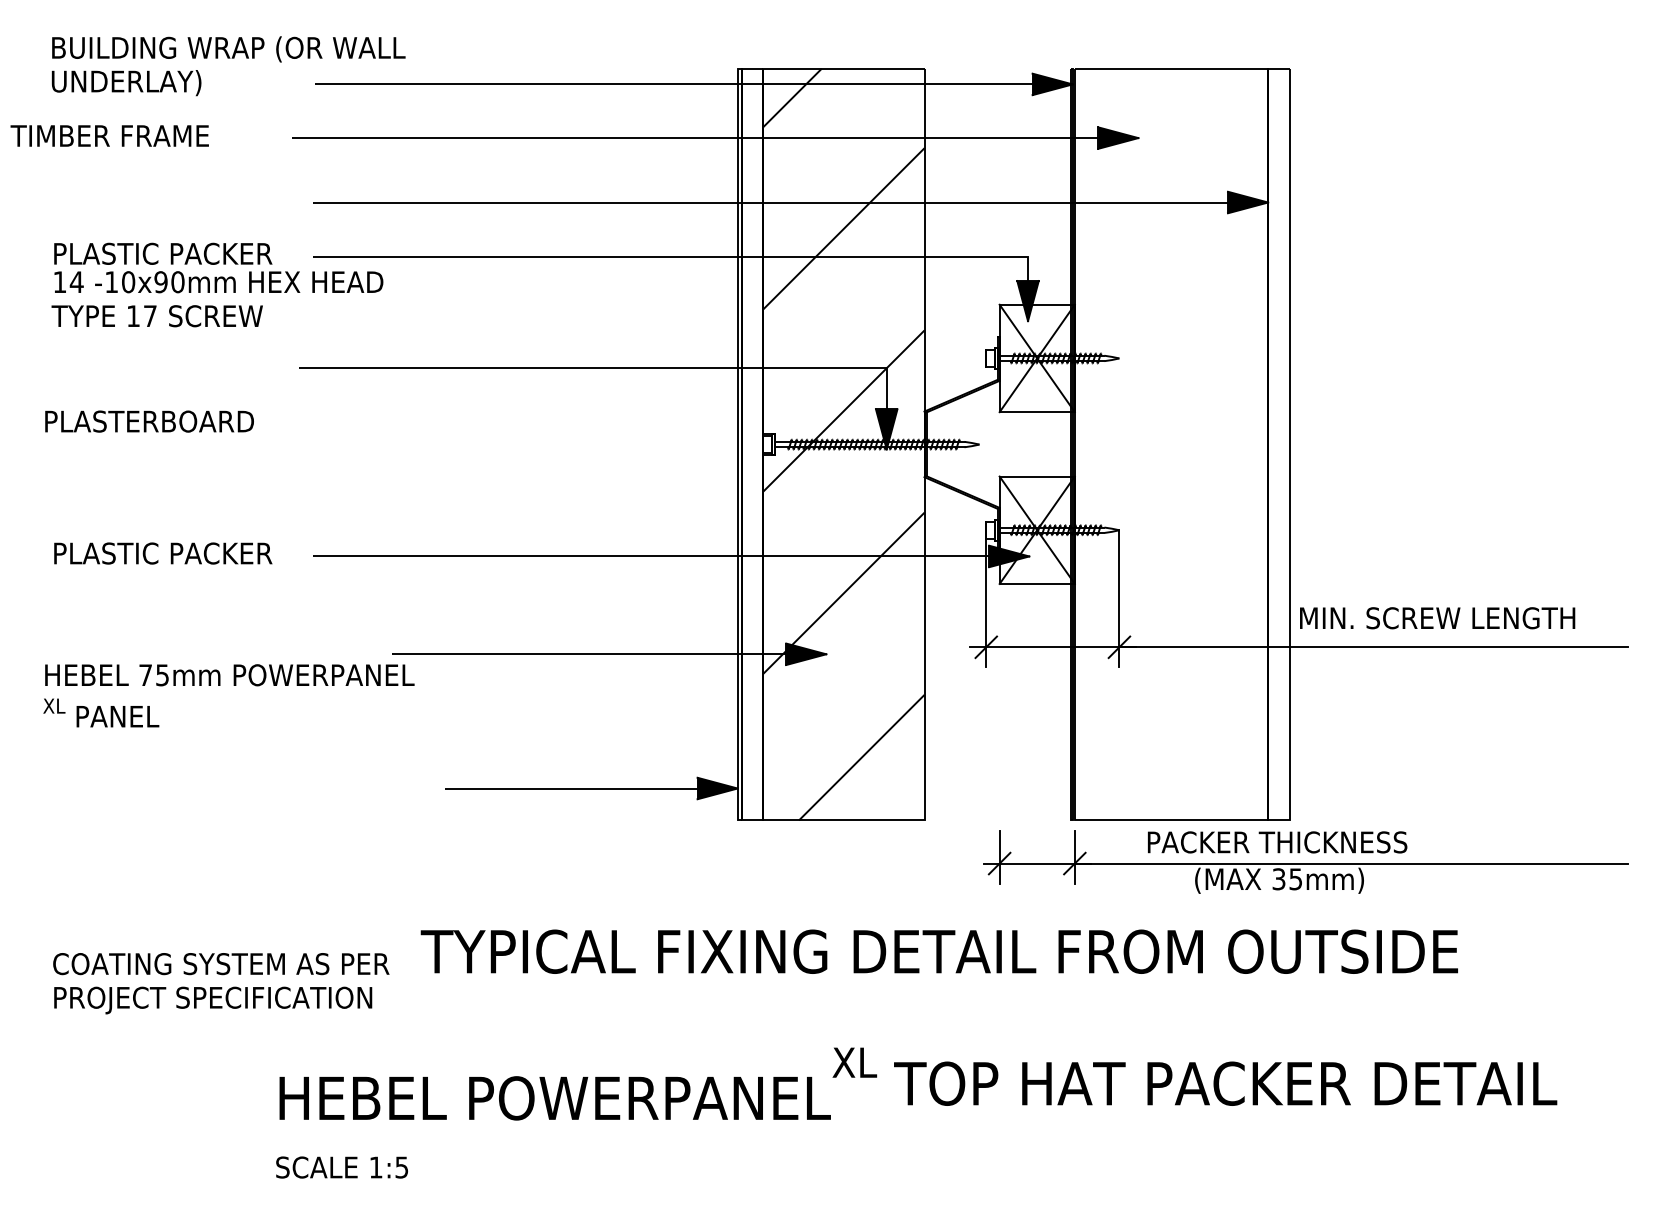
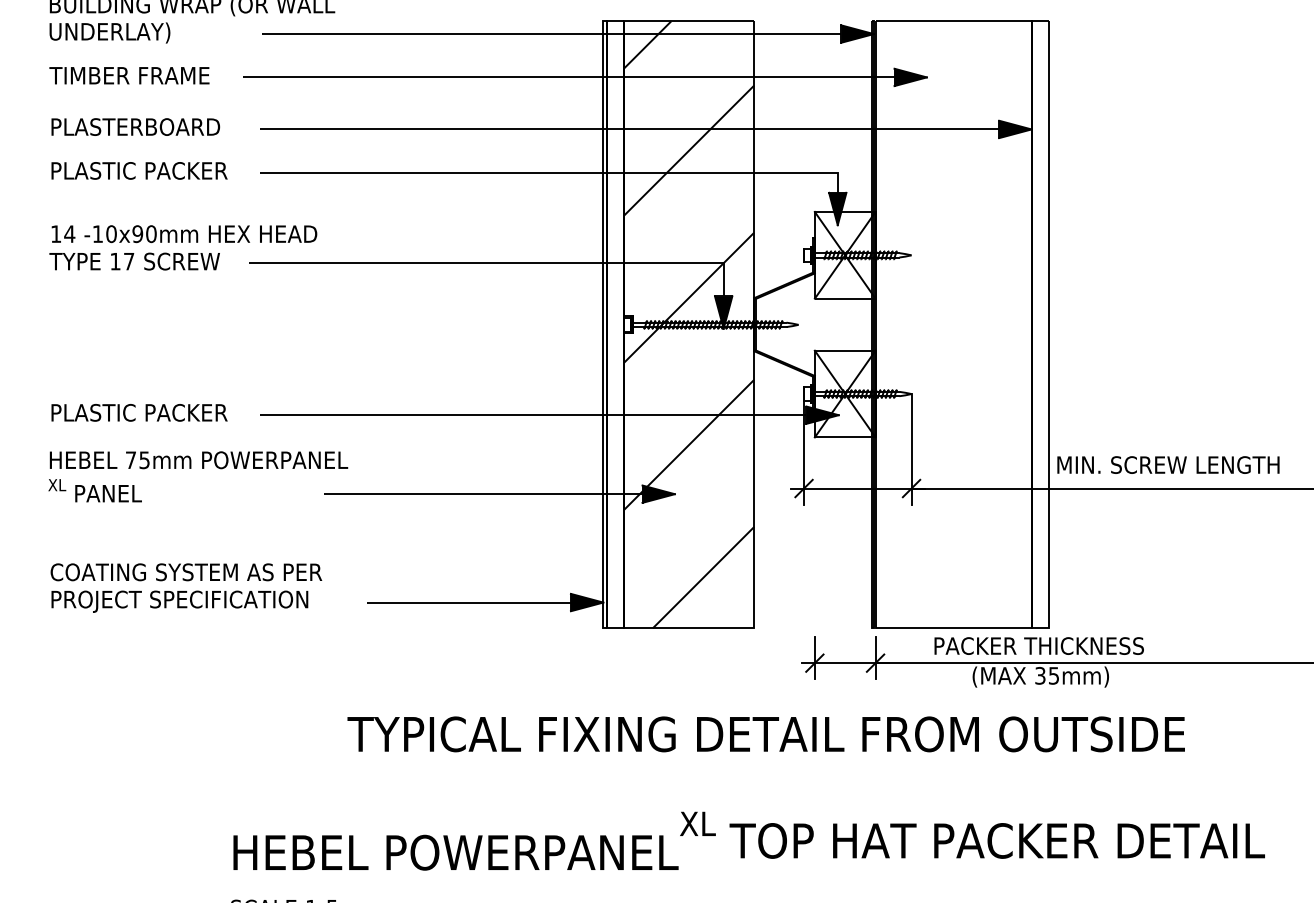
text: (109, 135) -> (129, 75), moved
text: (217, 299) -> (183, 248), moved
text: (149, 421) -> (135, 126), moved
text: (228, 695) -> (197, 476), moved
text: (221, 983) -> (186, 588), moved

